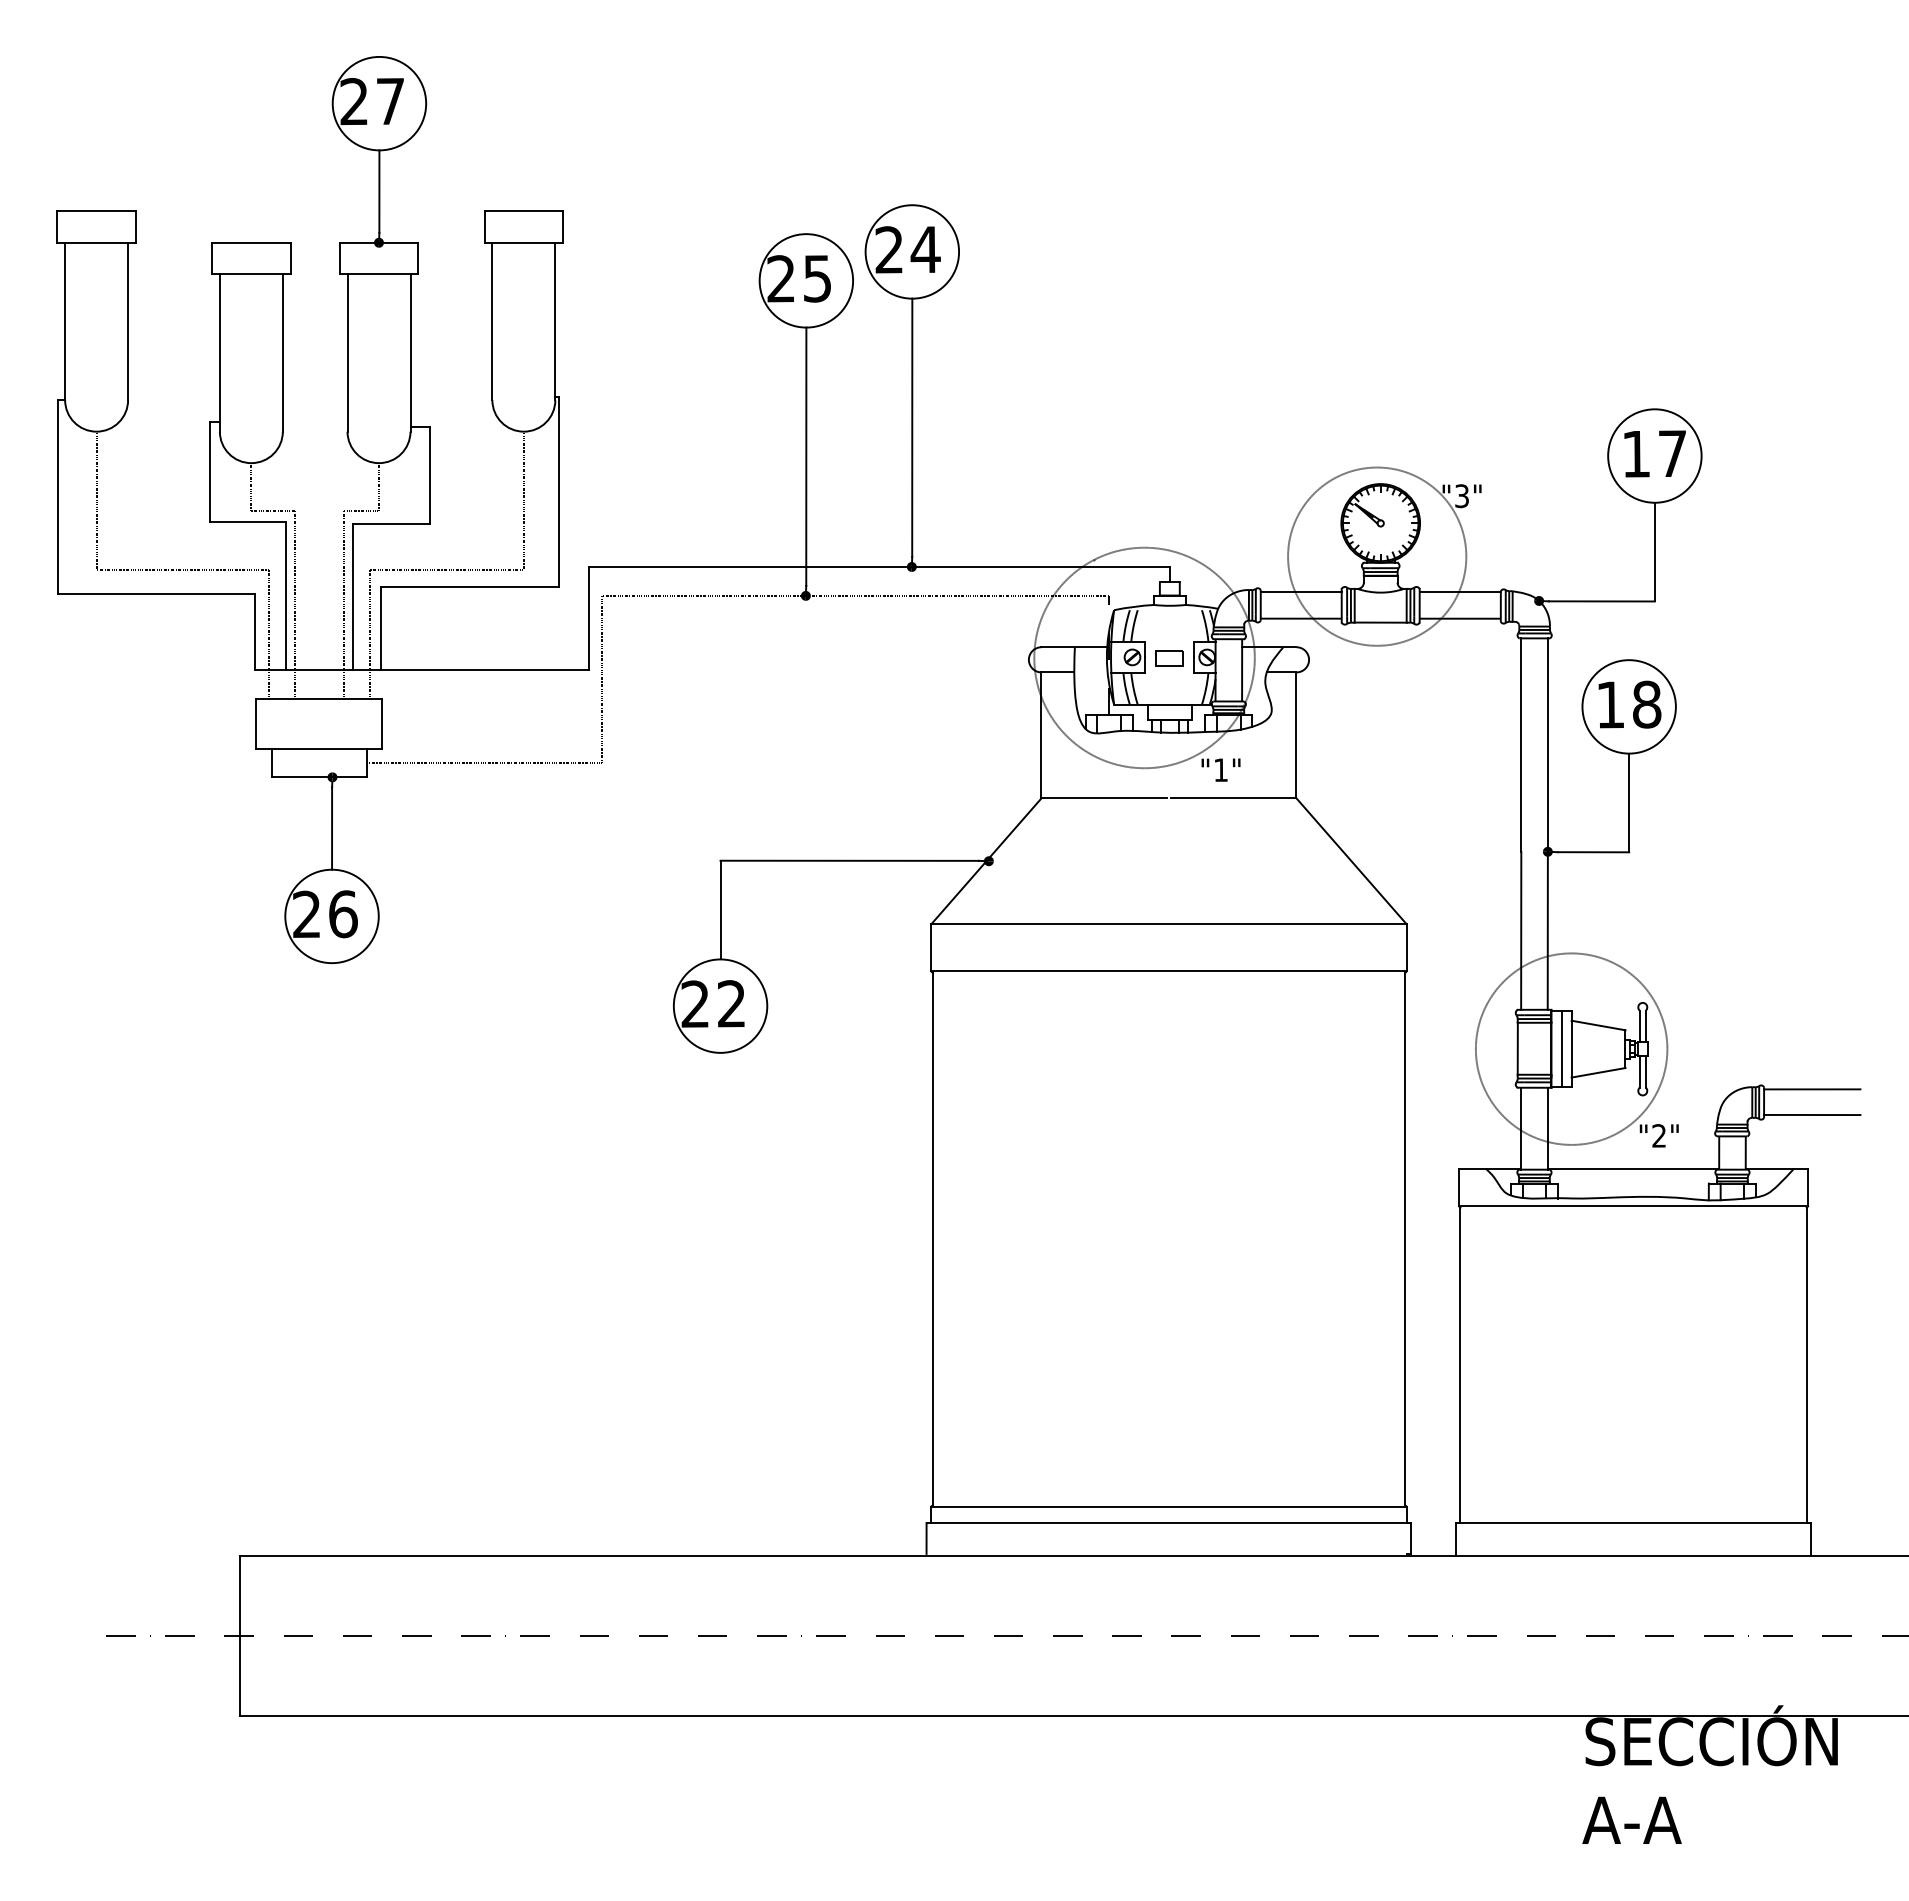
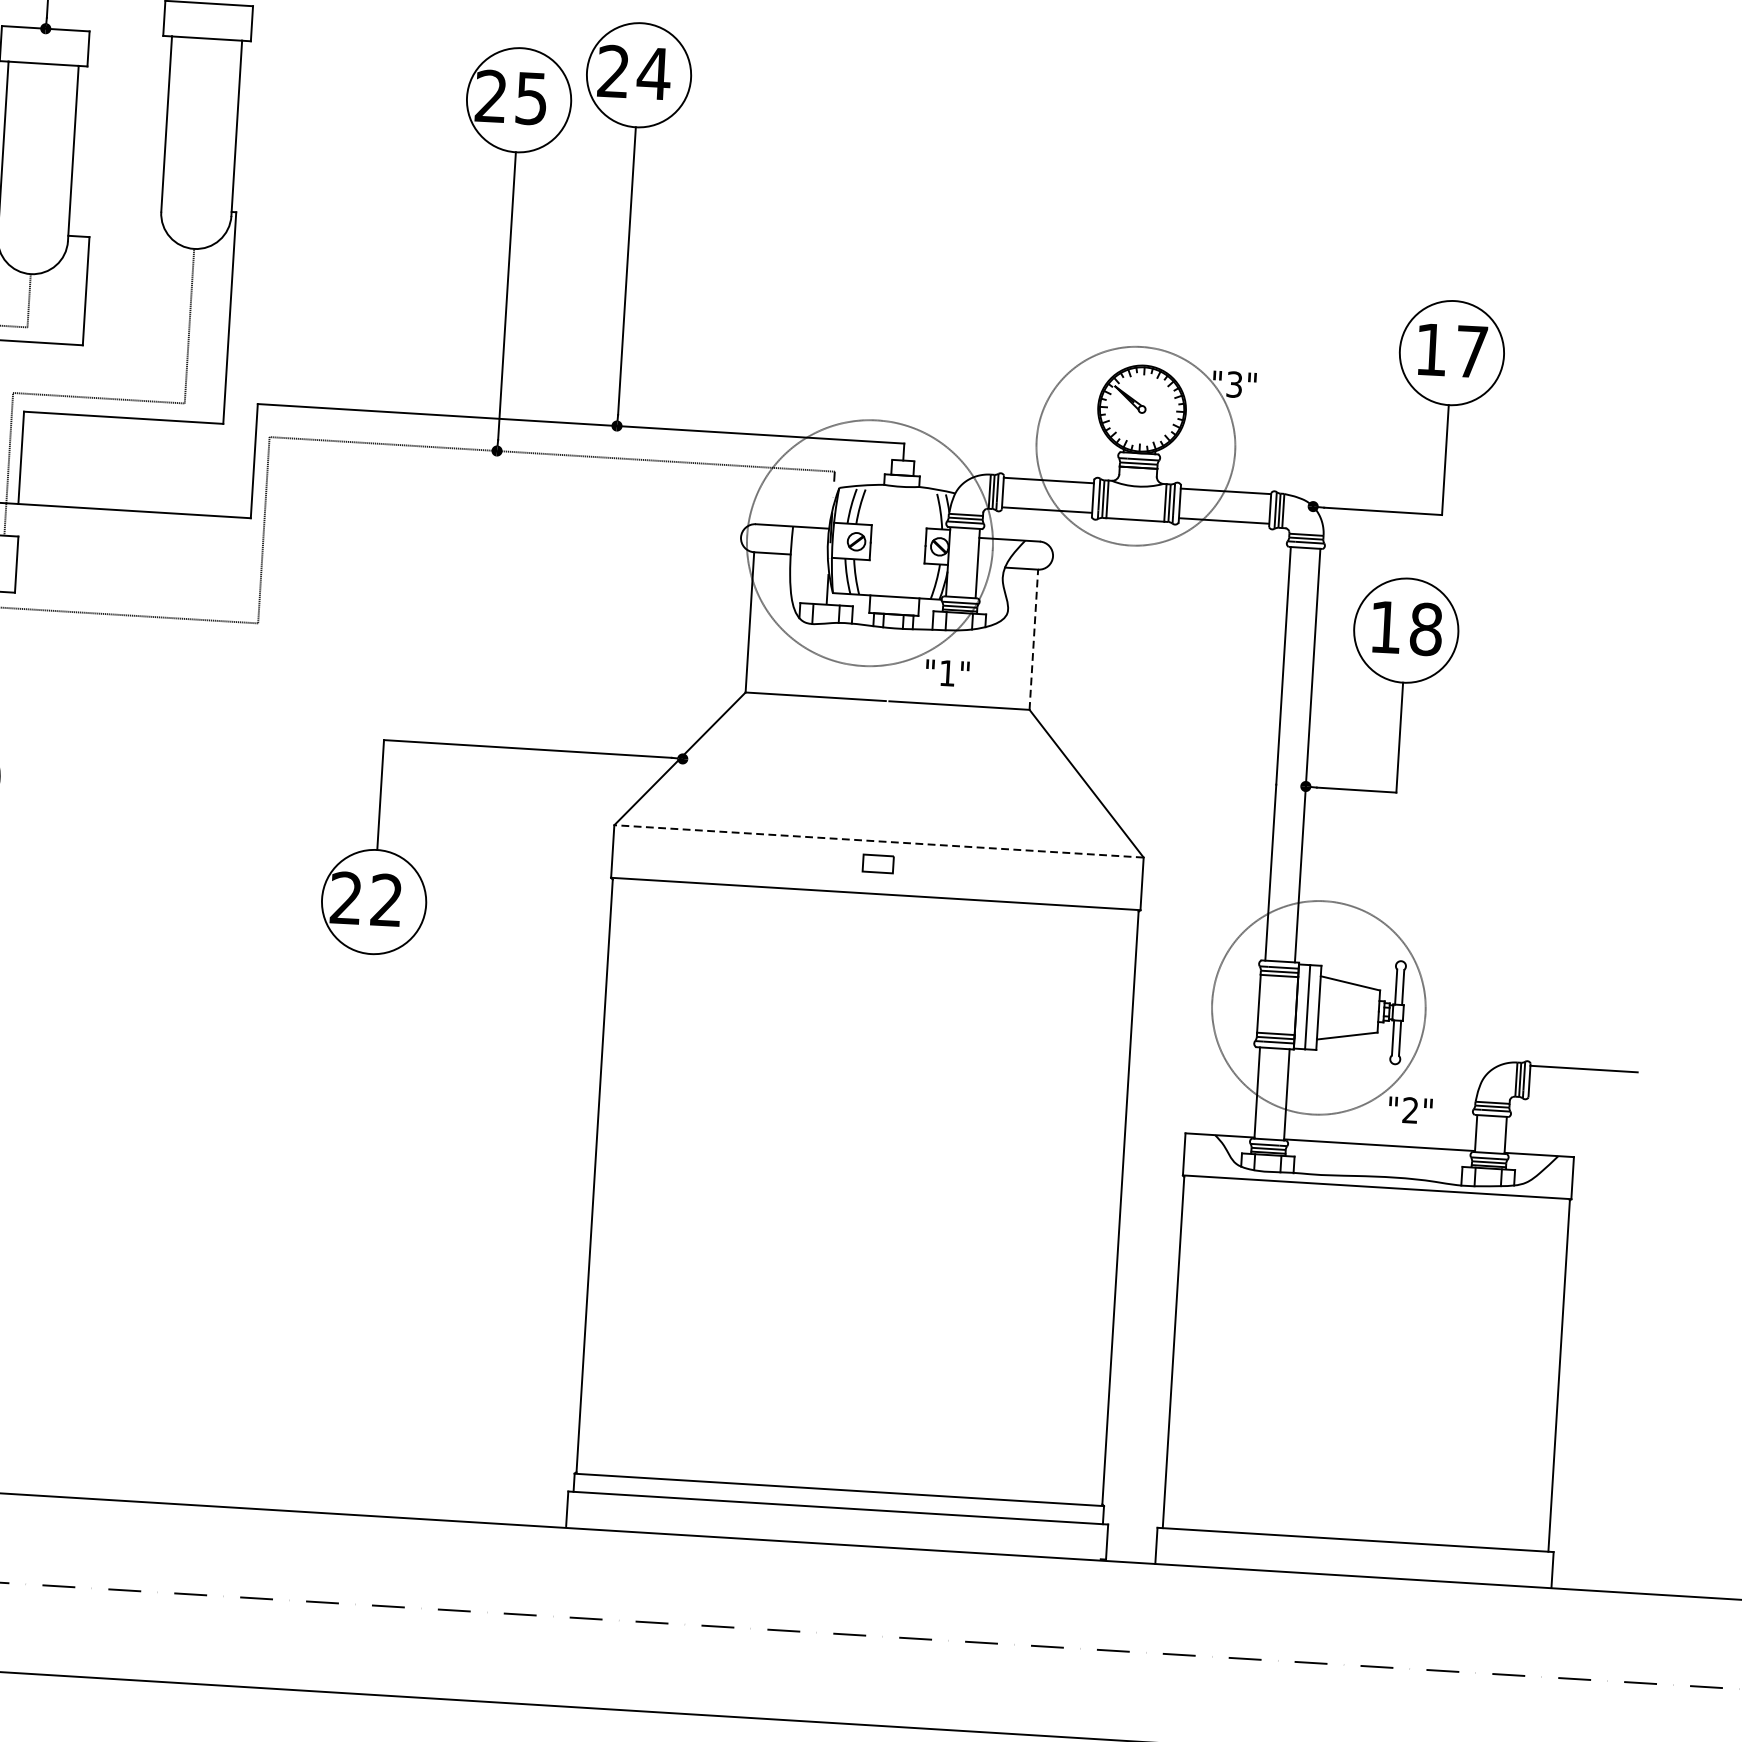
part: (1169, 658) -> (878, 863), moved
line: (1296, 735) -> (1033, 639), solid -> dashed
line: (1168, 924) -> (878, 841), solid -> dashed
line: (1812, 1114) -> (1582, 1097), removed

